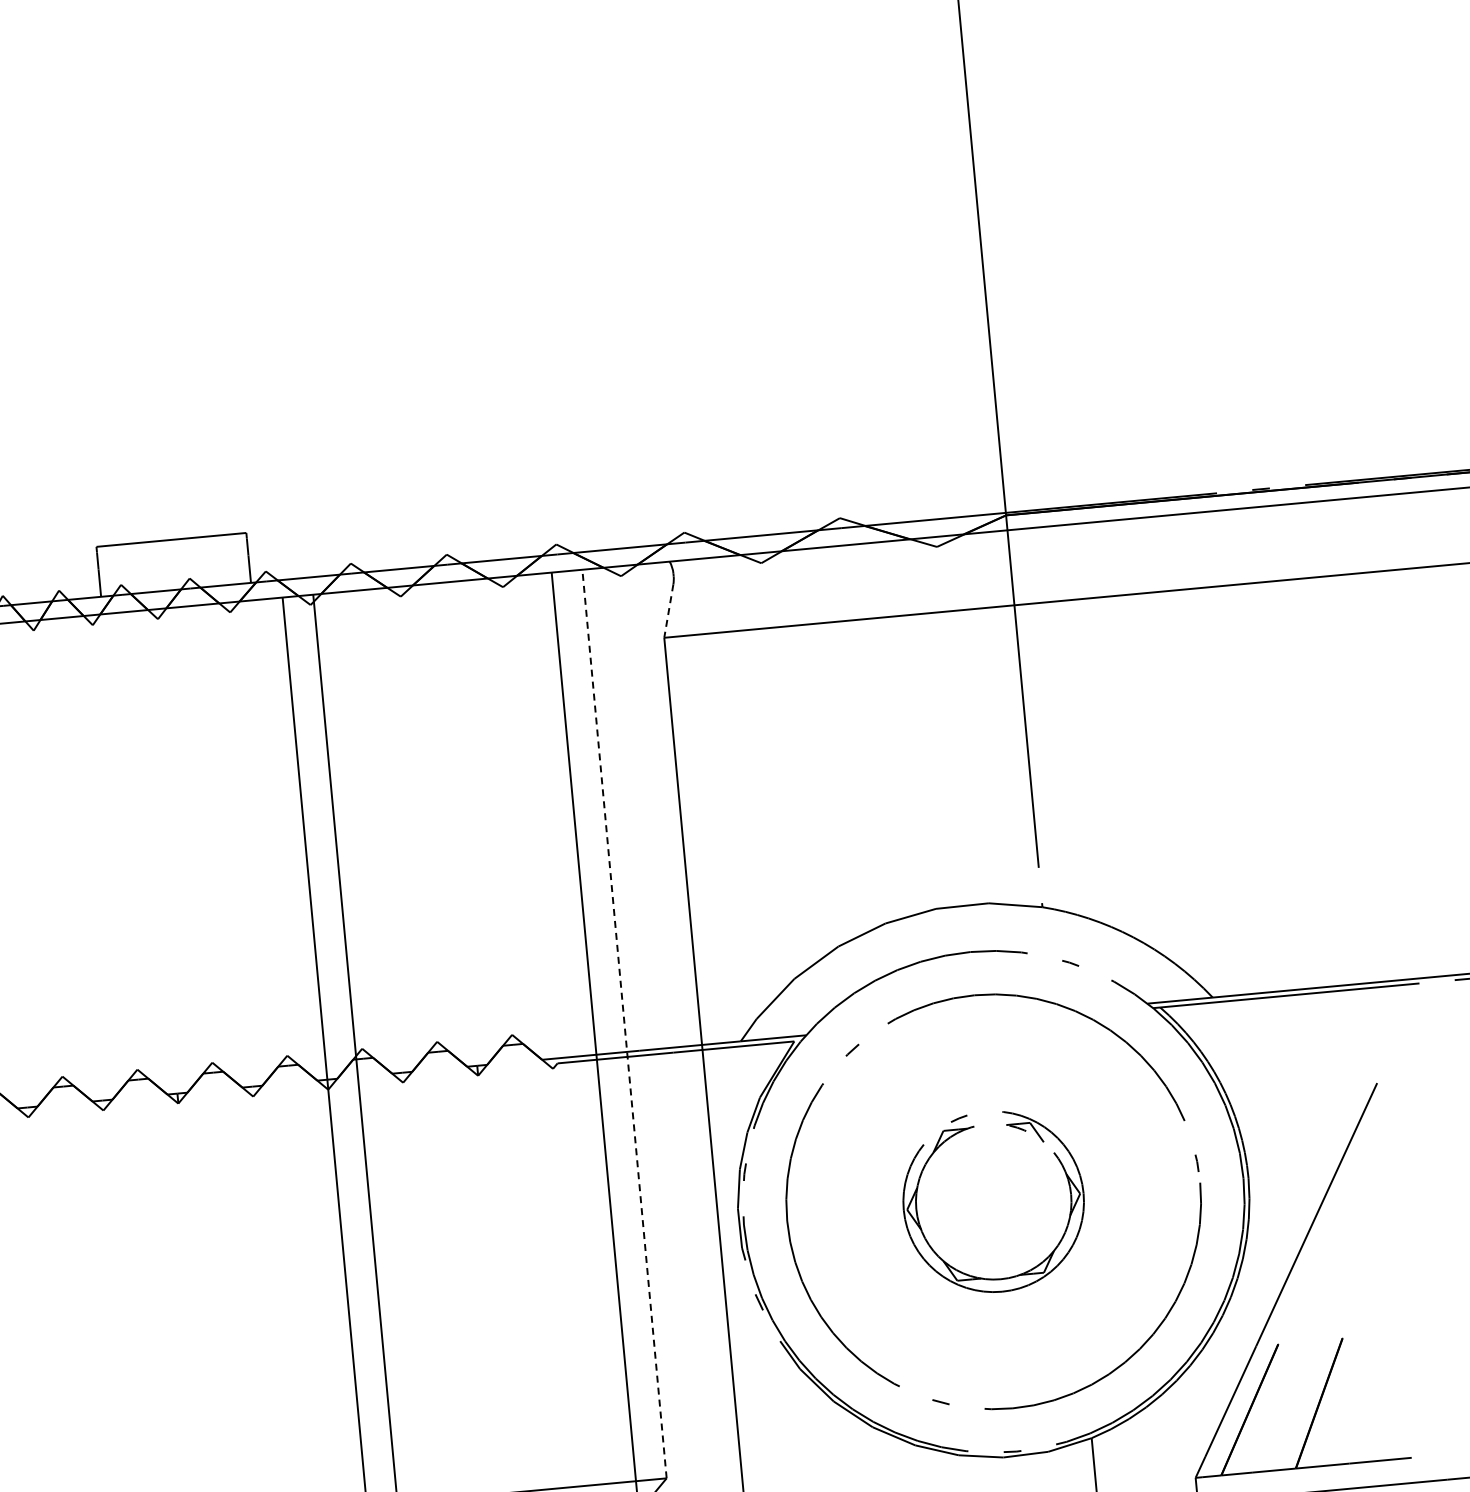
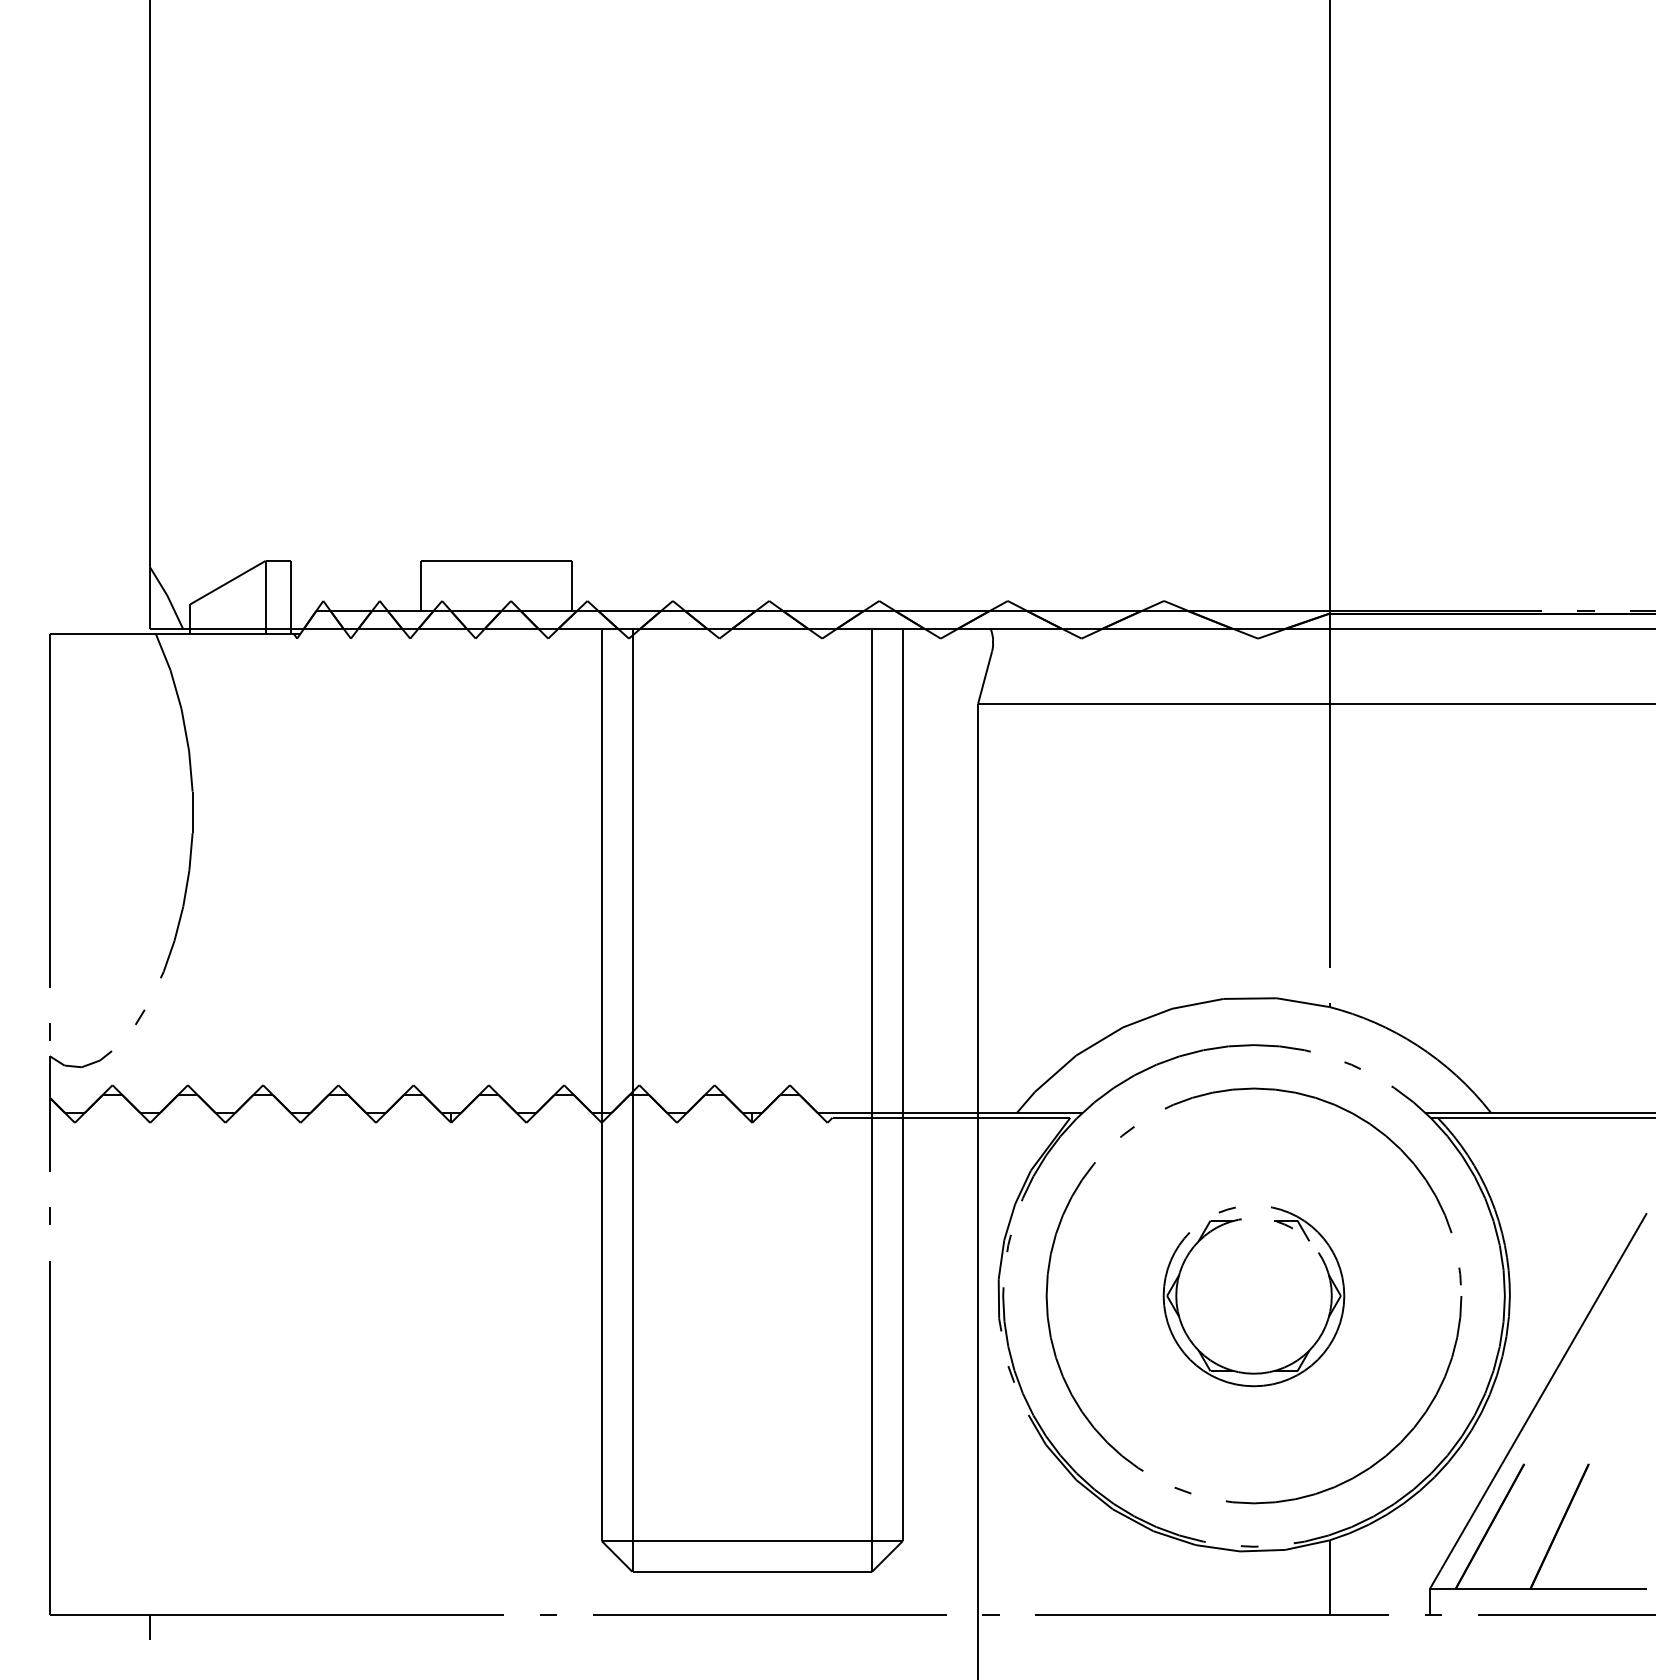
line: (668, 611) -> (984, 678), dashed -> solid
line: (624, 1023) -> (902, 1084), dashed -> solid

